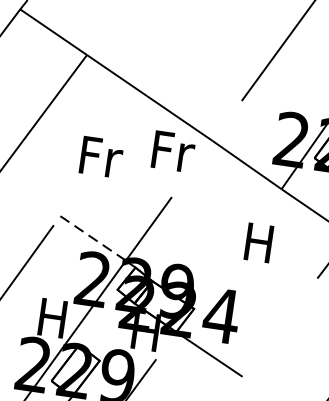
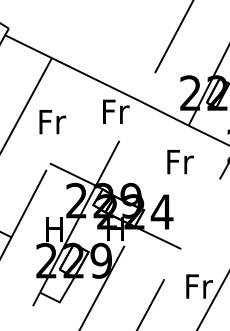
text: (101, 157) -> (52, 122), moved
line: (92, 238) -> (72, 174), dashed -> solid
text: (261, 242) -> (180, 161), H -> Fr

